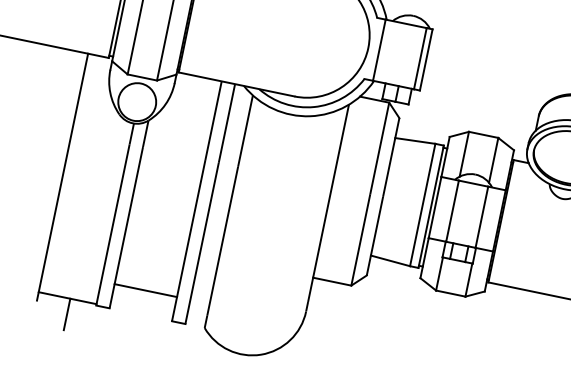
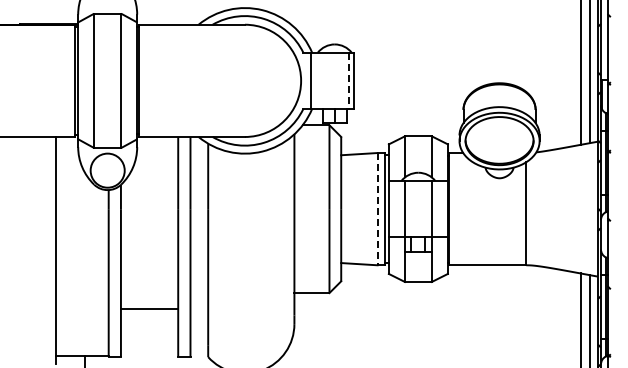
line: (419, 59) -> (348, 81), solid -> dashed
line: (422, 205) -> (377, 209), solid -> dashed
line: (145, 290) -> (149, 308), moved

